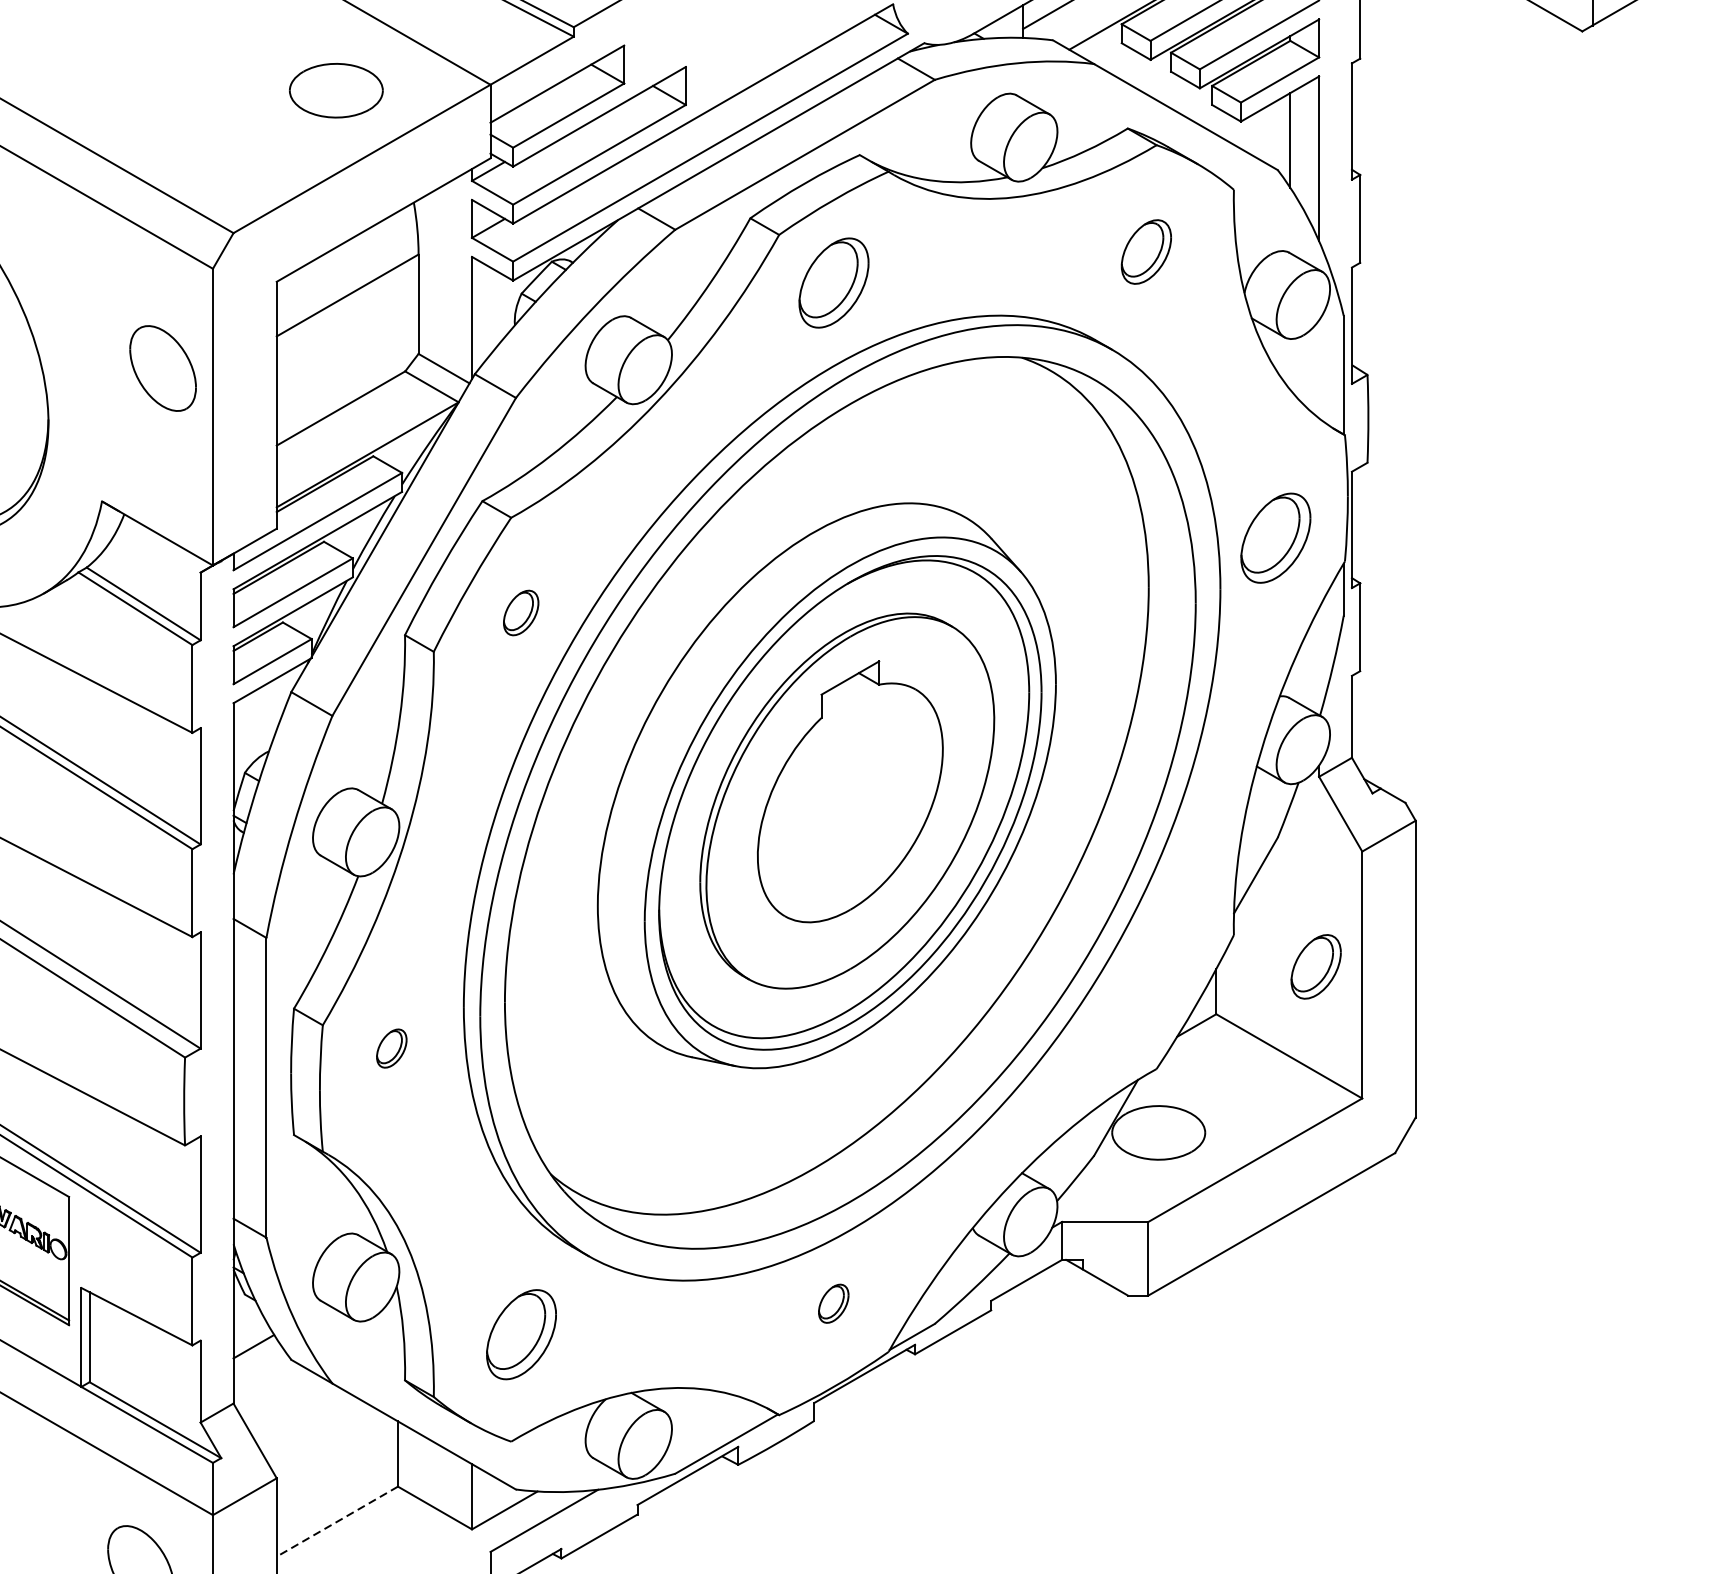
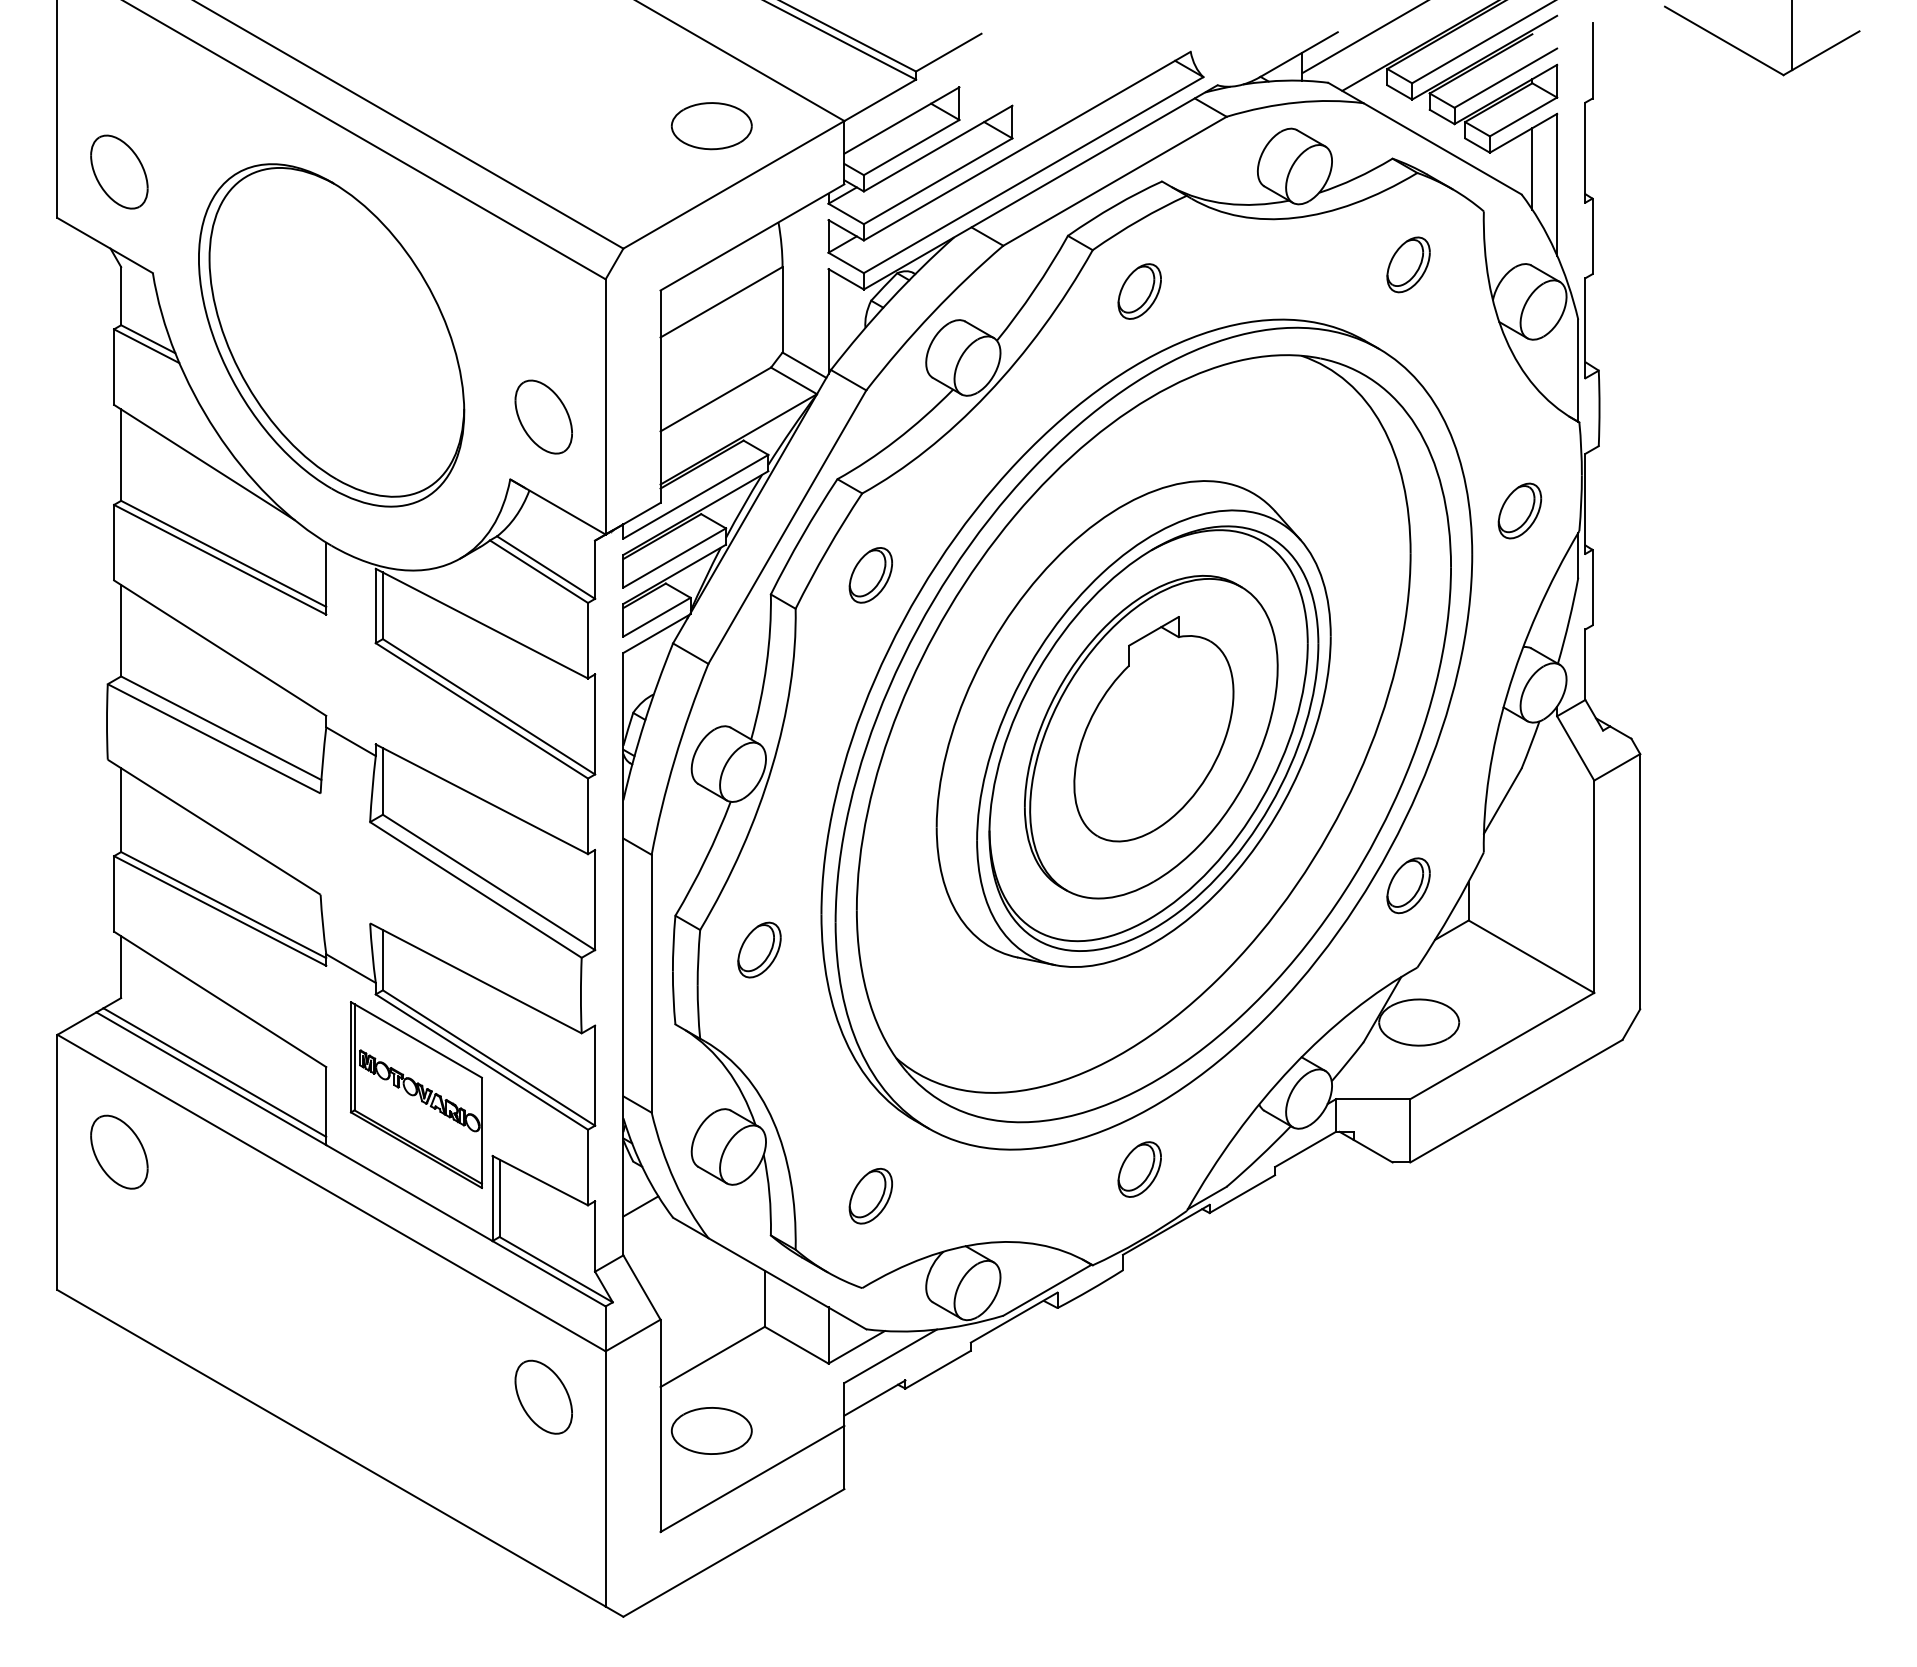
part: (833, 282) -> (1139, 291), size x0.71
part: (162, 367) -> (543, 416), moved
part: (1275, 537) -> (1519, 510), size x0.71
part: (520, 613) -> (870, 575), size x1.43
part: (1316, 966) -> (1408, 885), moved
part: (391, 1047) -> (759, 949), size x1.67
part: (833, 1303) -> (1139, 1169), size x1.67
part: (520, 1335) -> (870, 1196), size x0.71
line: (337, 1522) -> (712, 1357), dashed -> solid

